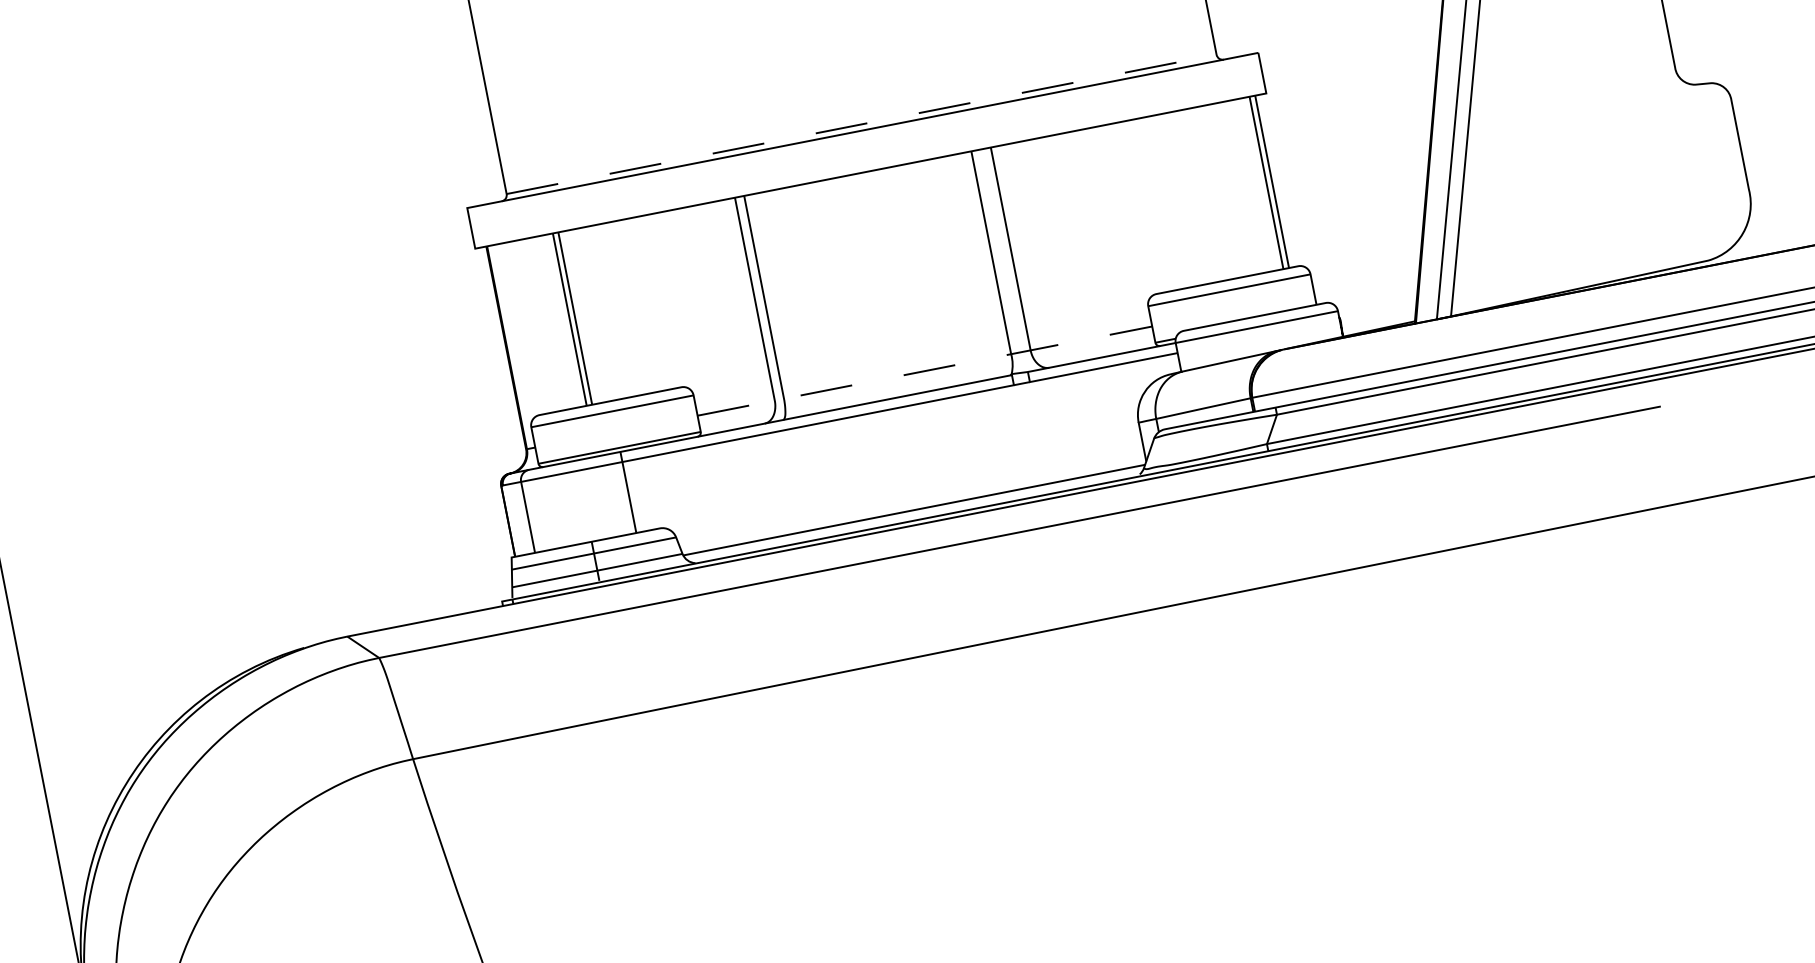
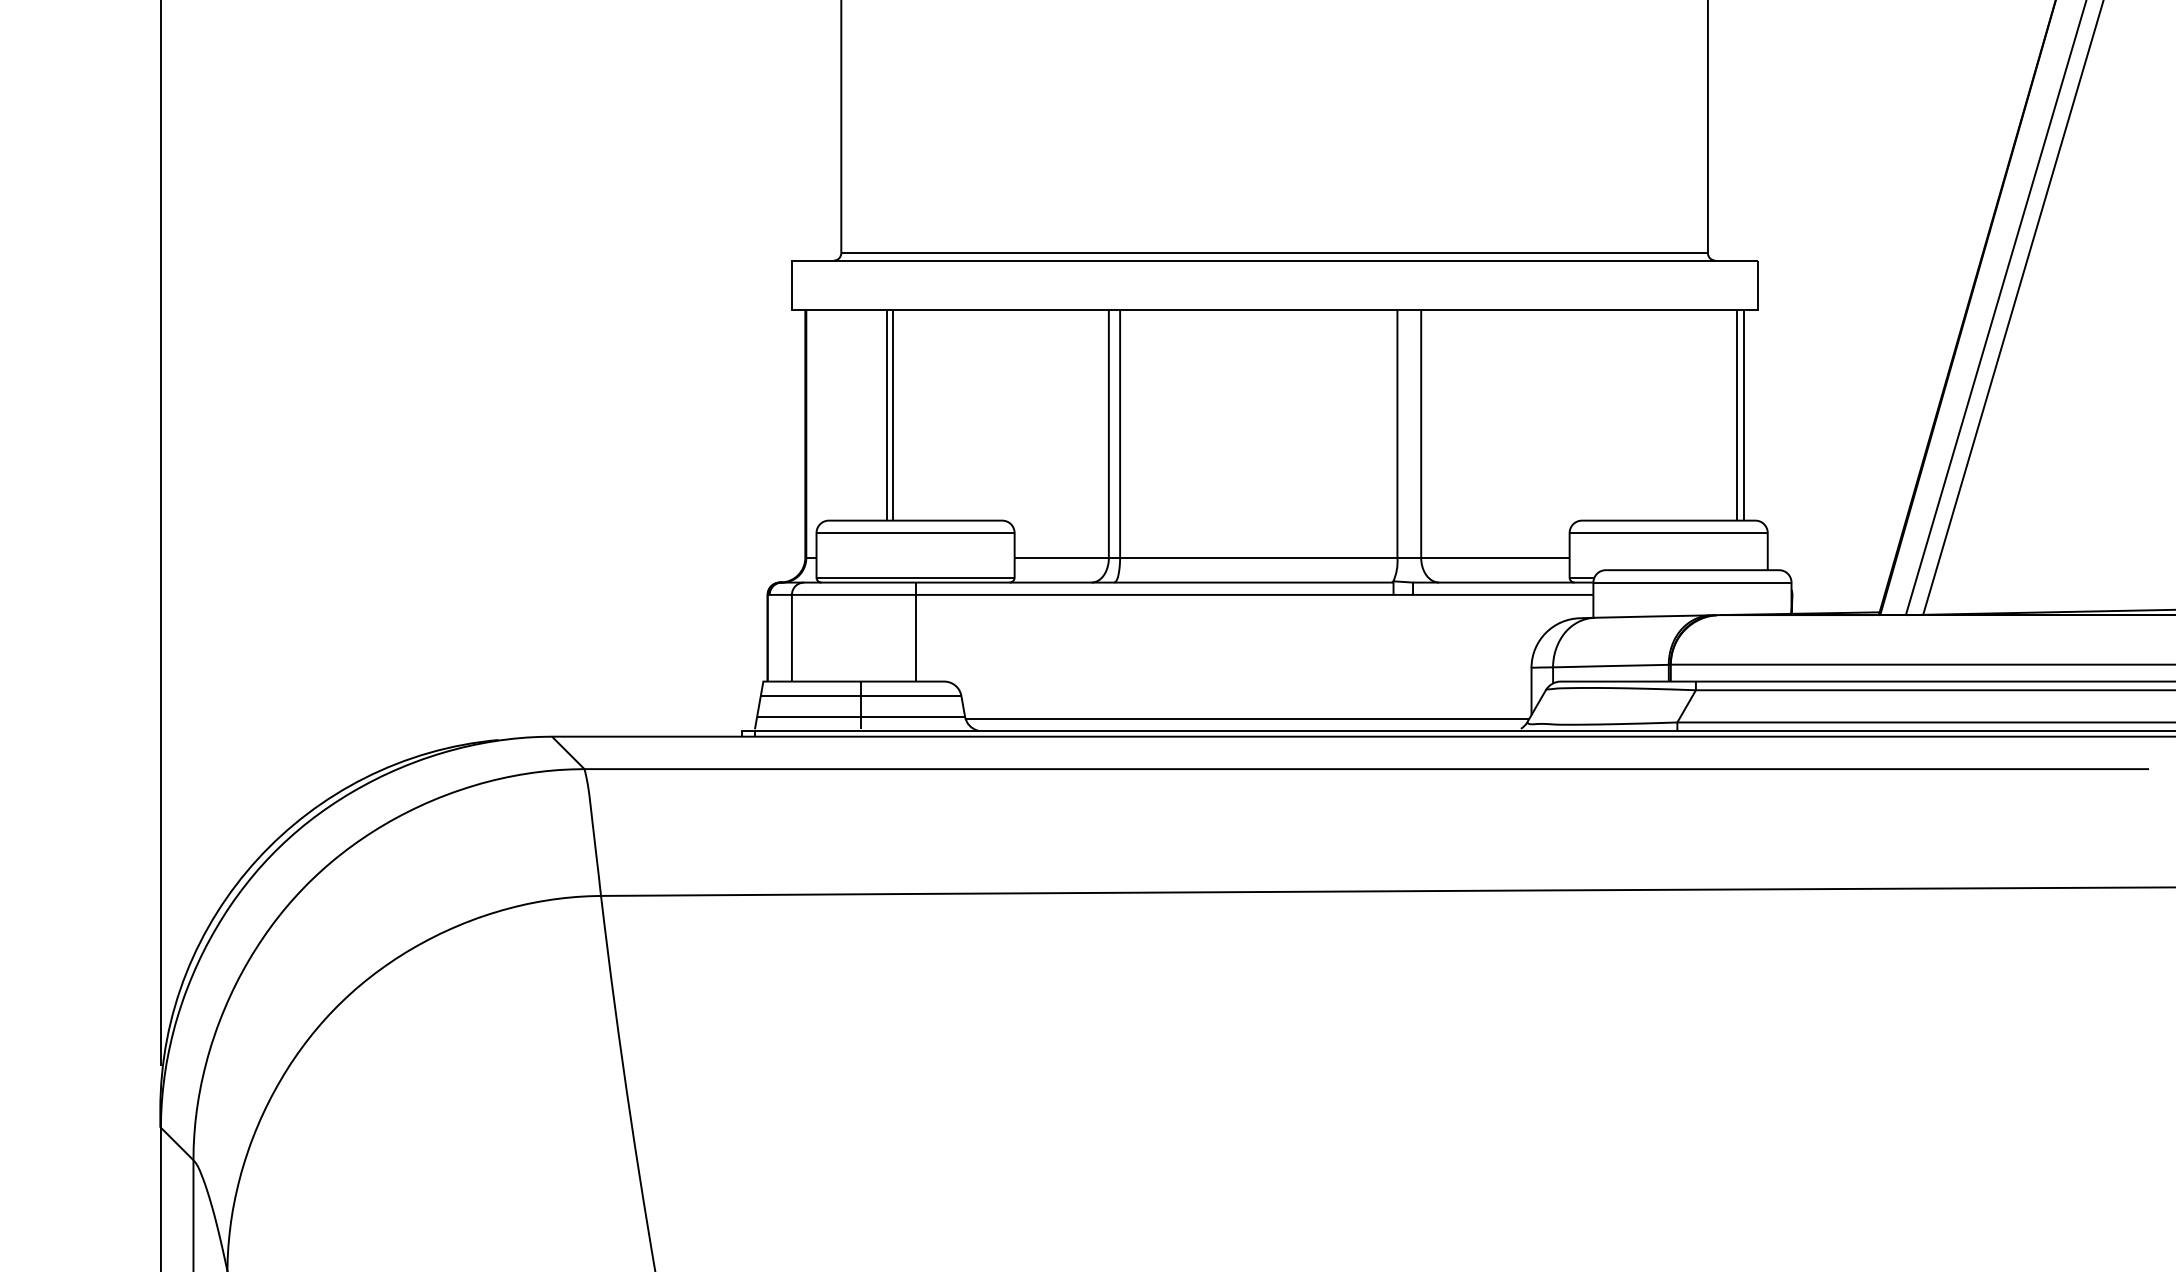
line: (862, 124) -> (1275, 253), dashed -> solid
line: (925, 370) -> (1292, 557), dashed -> solid

